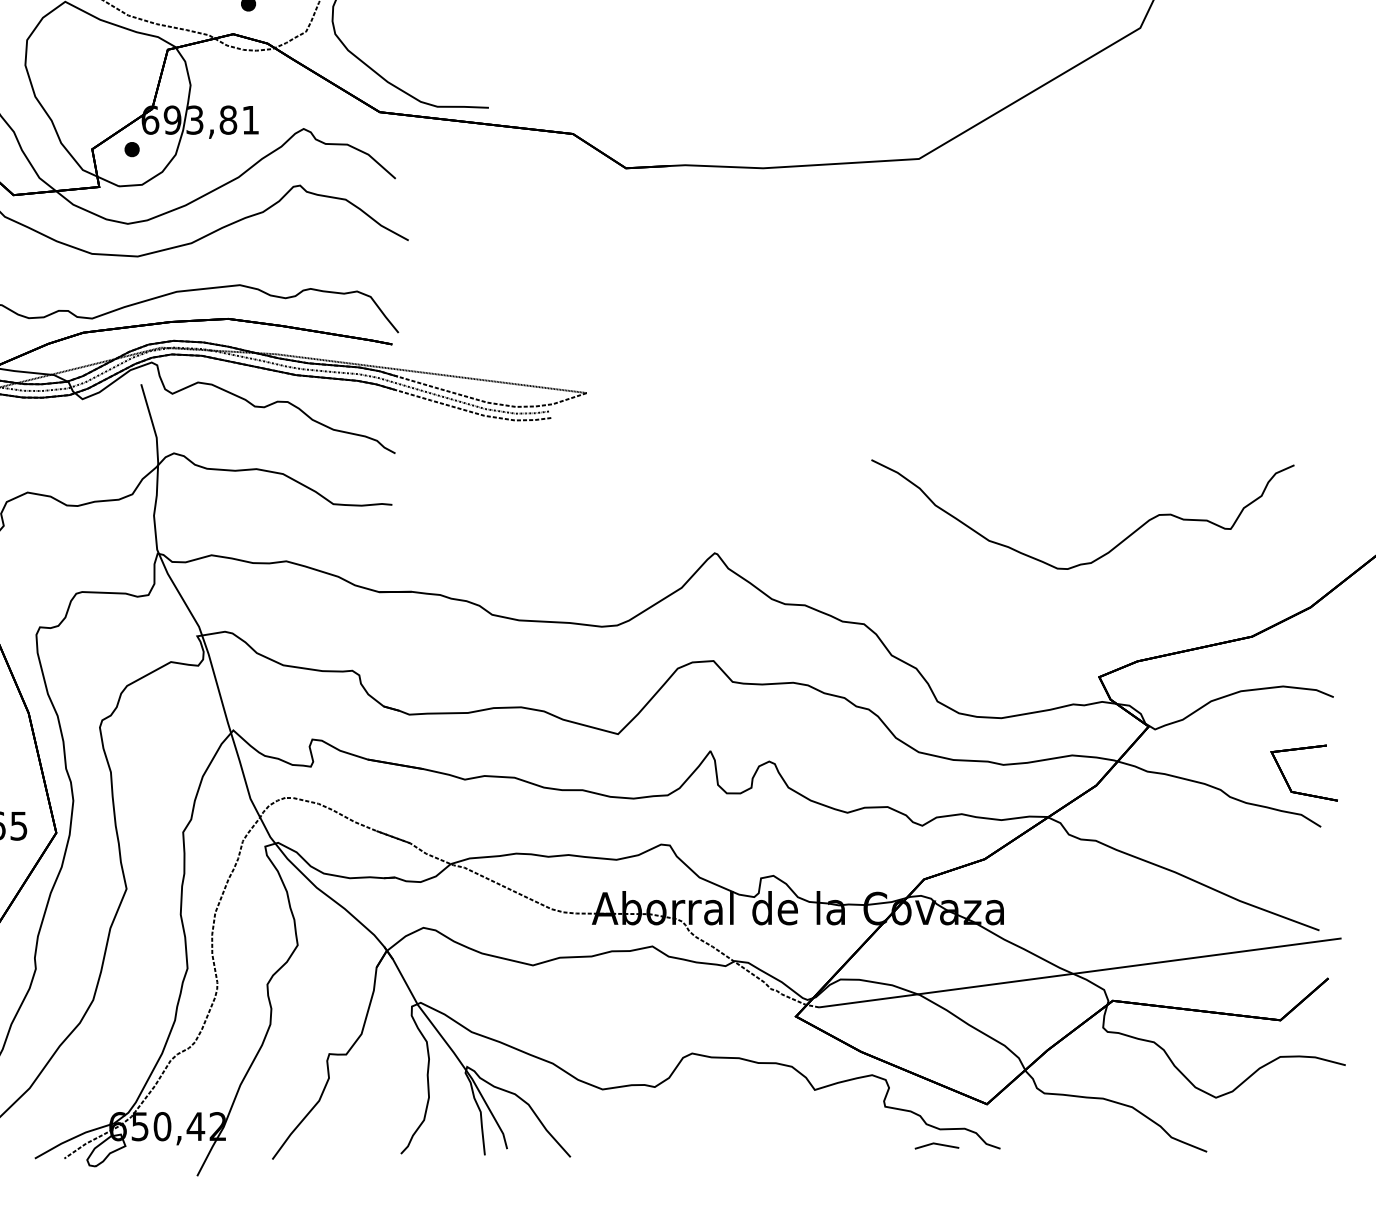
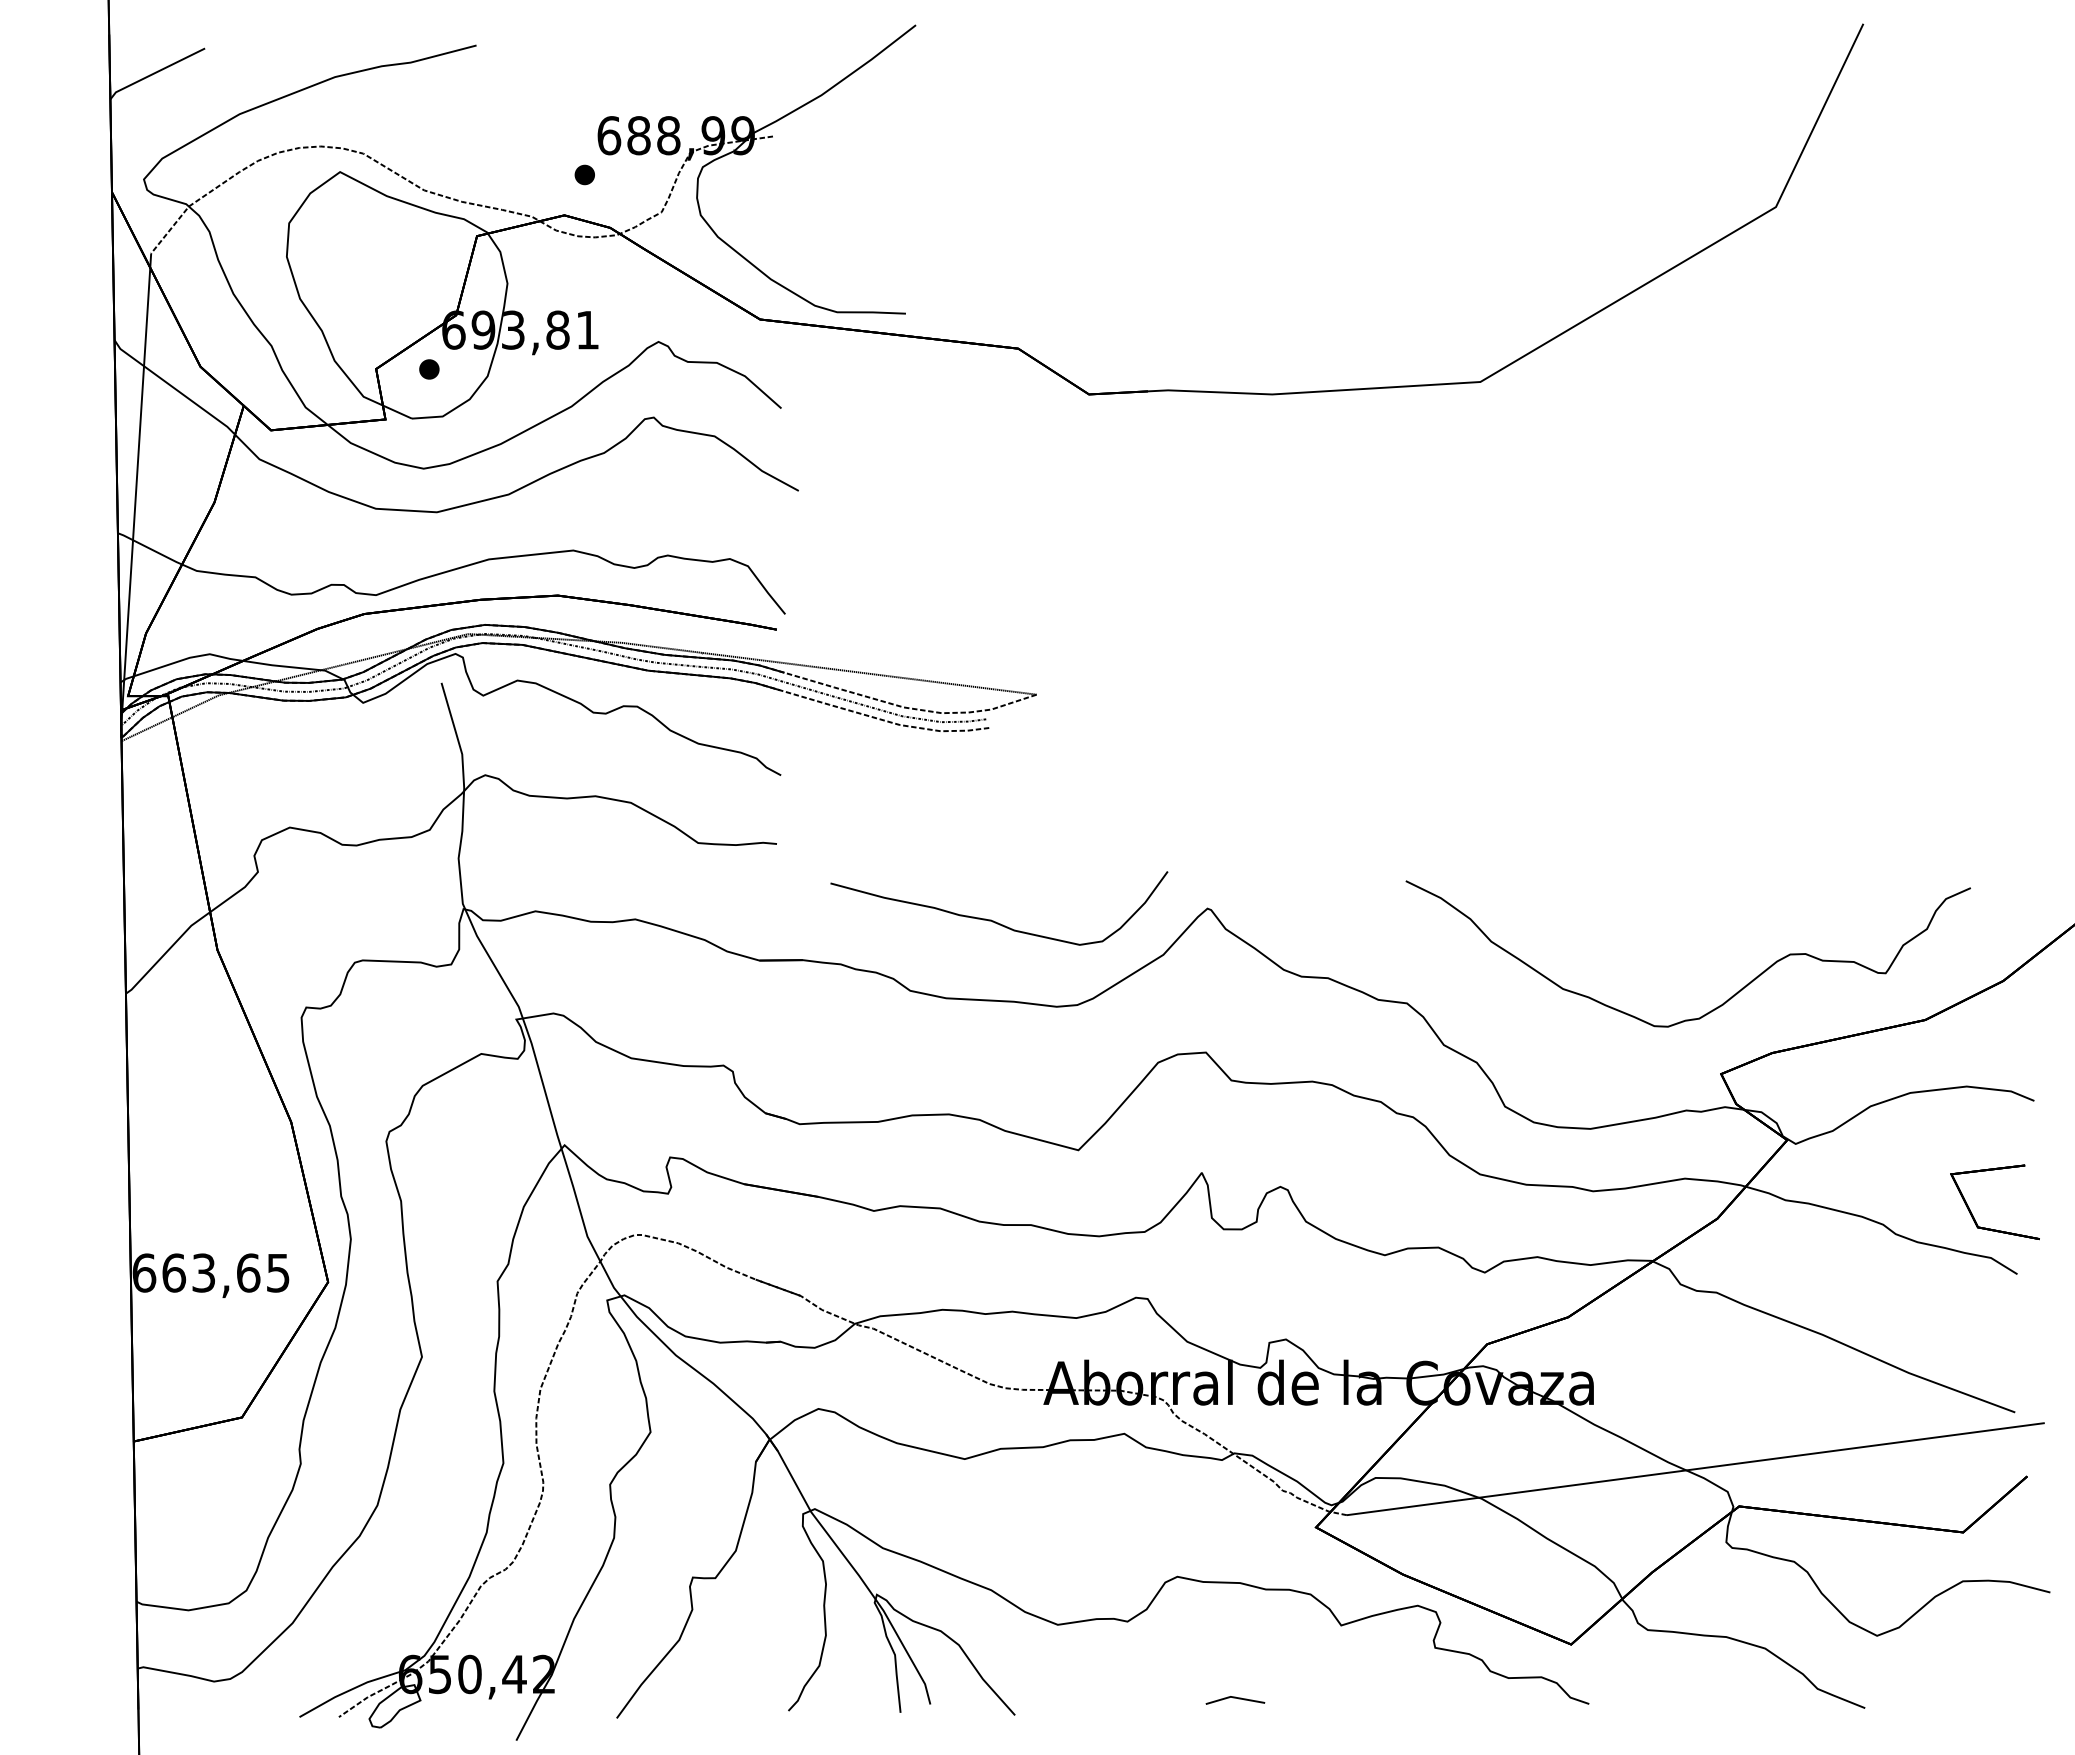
curve: (1109, 550) -> (1723, 1002), moved
curve: (556, 562) -> (996, 921), added
line: (937, 1144) -> (1235, 1698), moved

